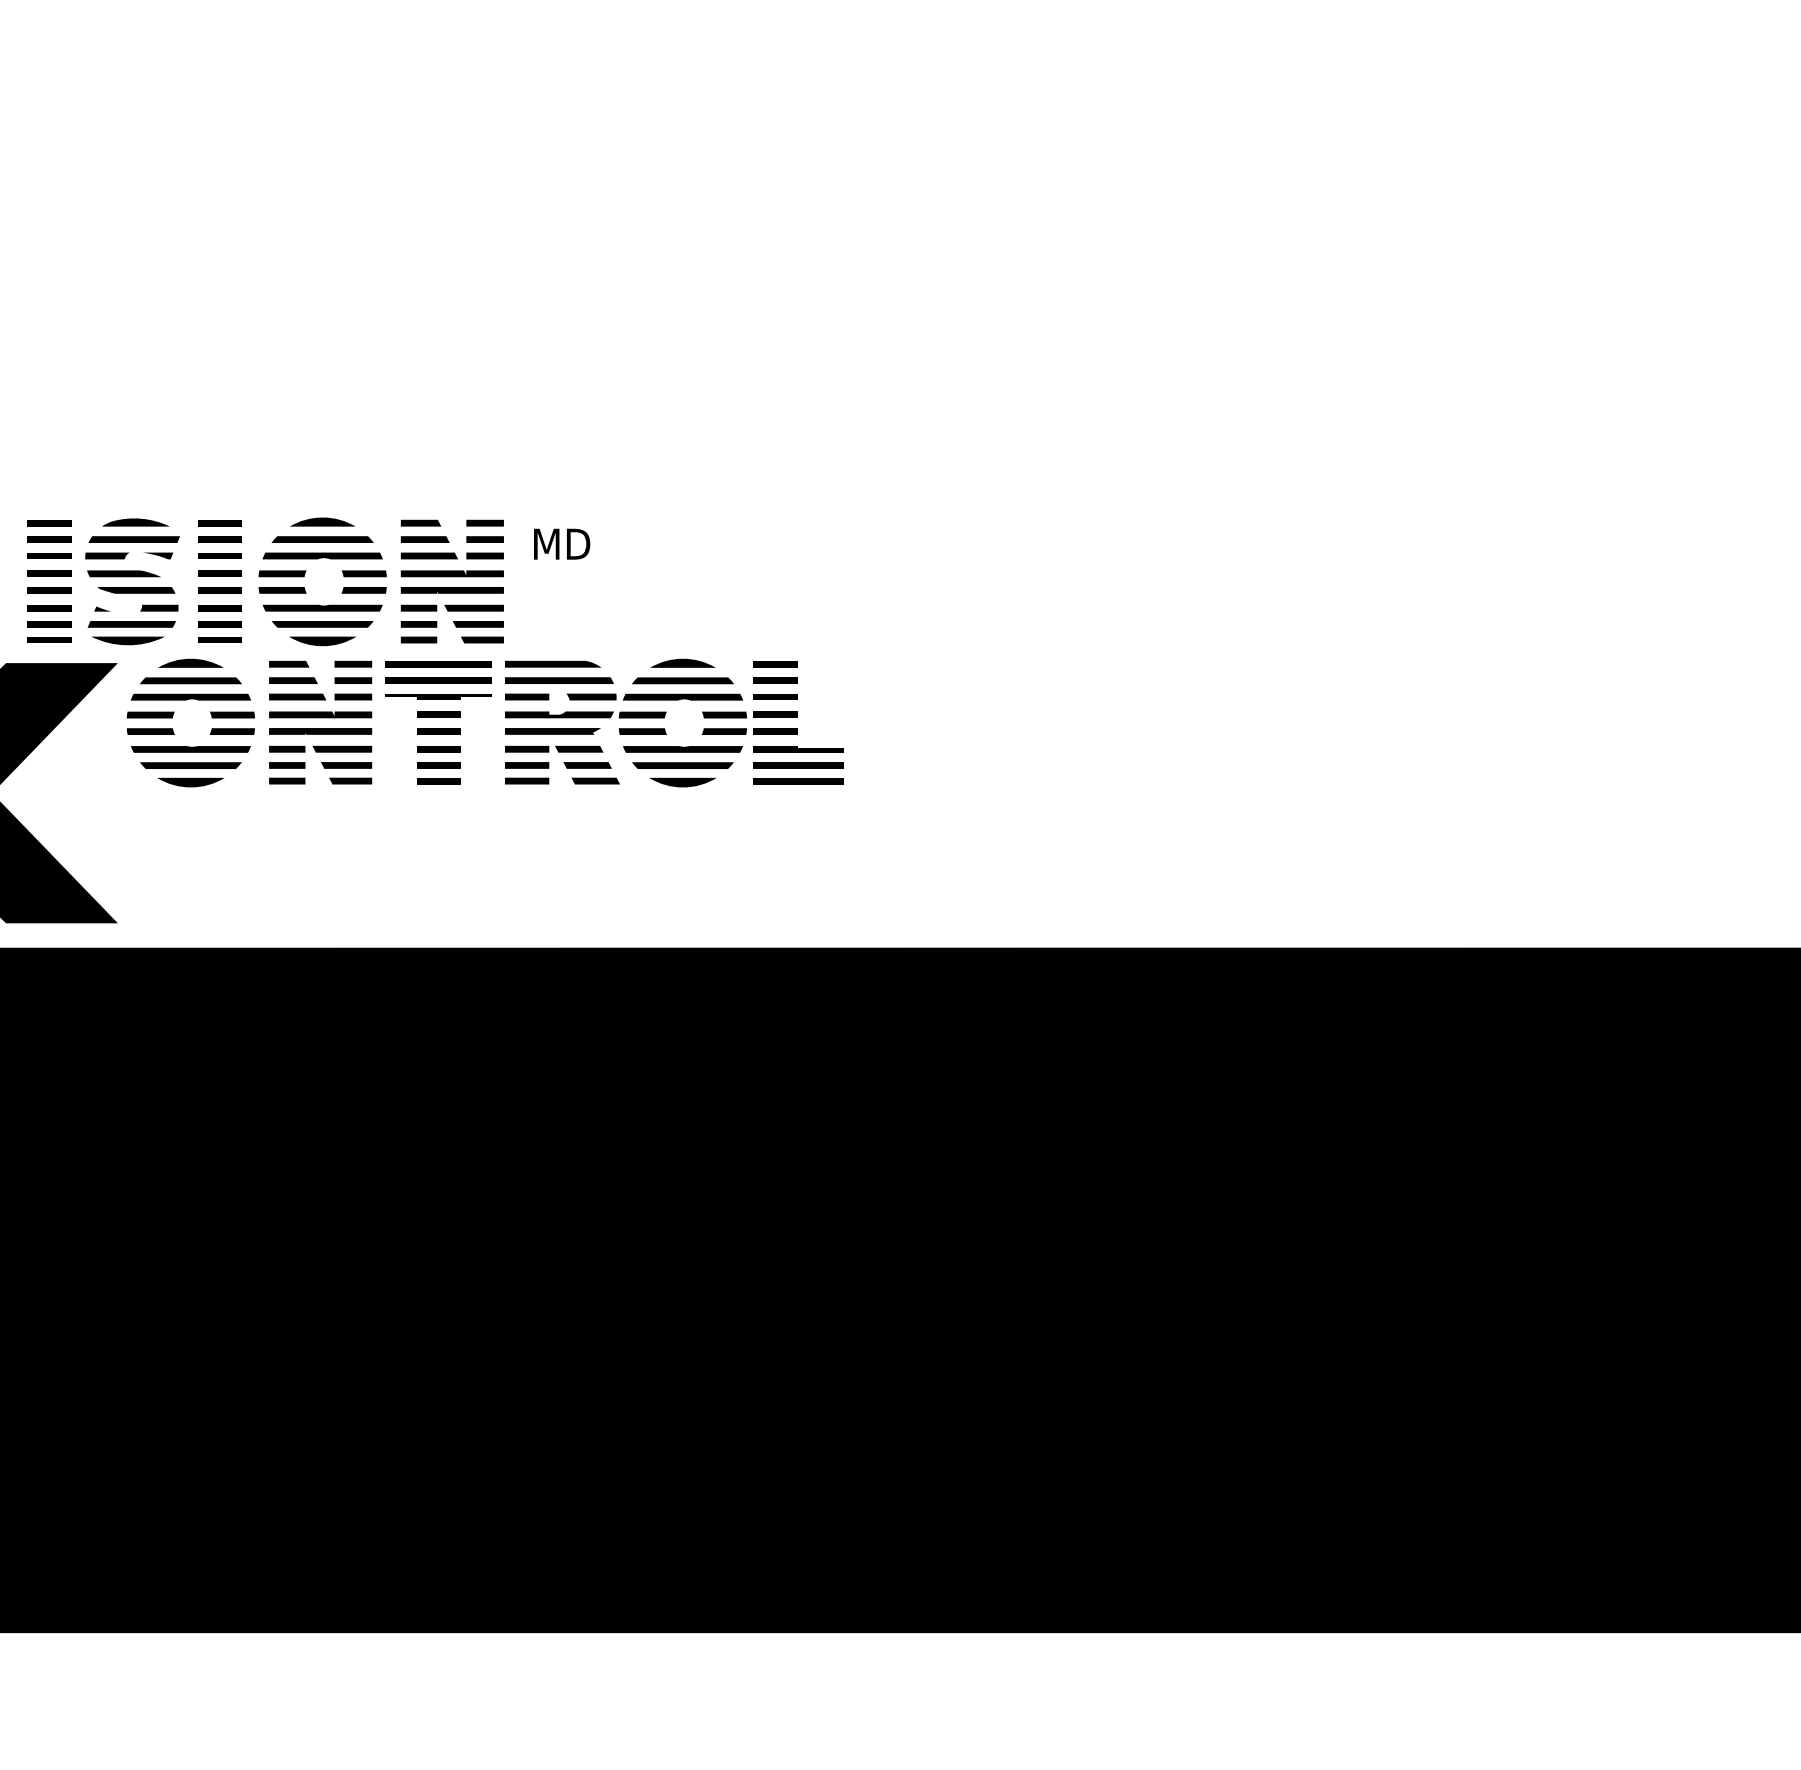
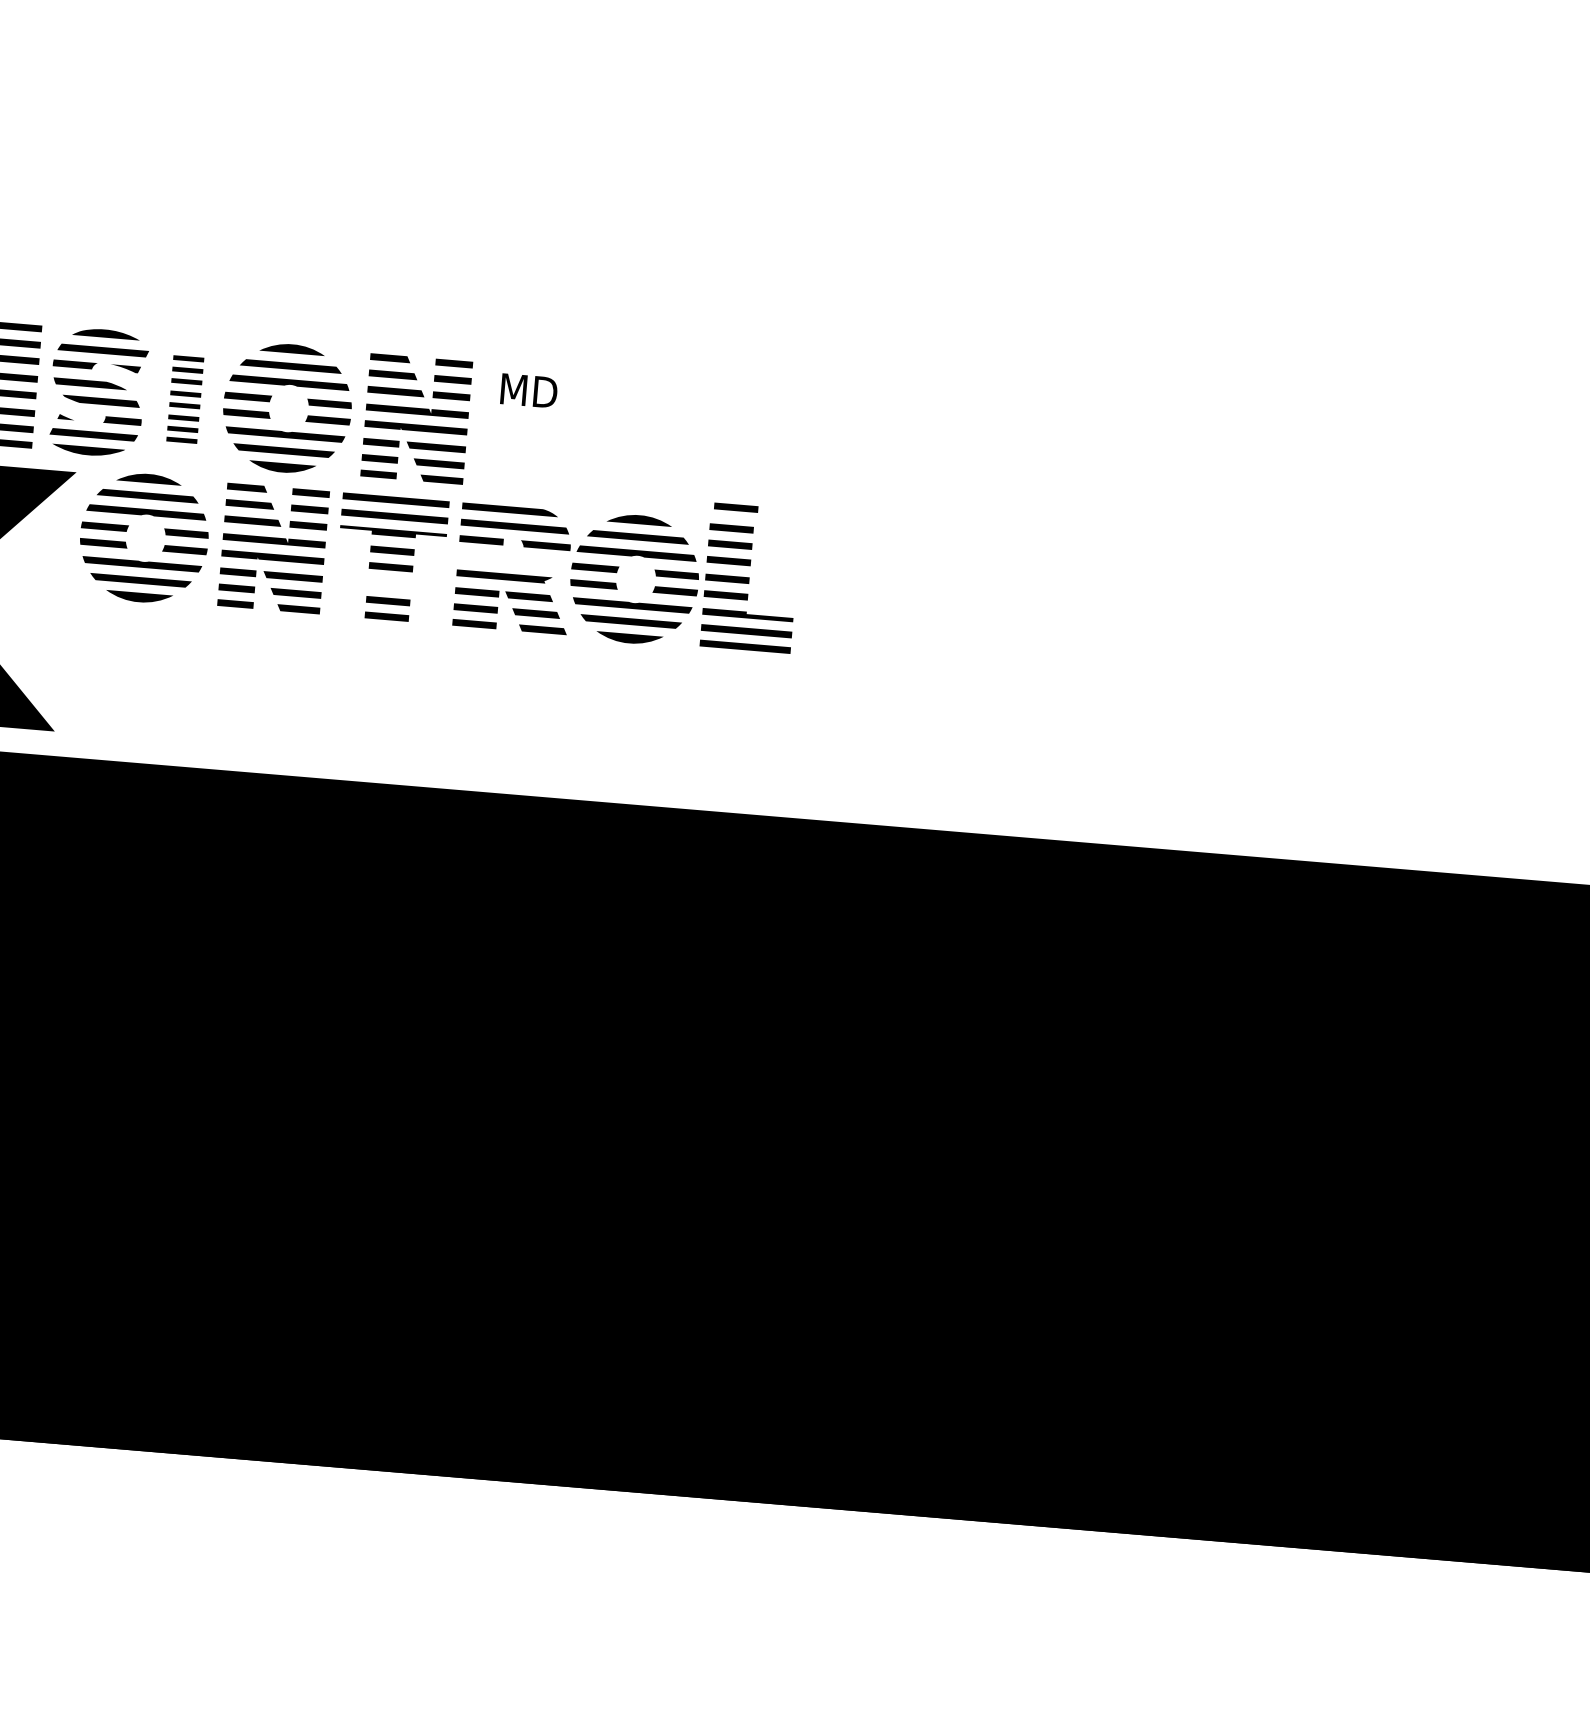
part: (219, 581) -> (184, 399), size x0.7
fill: (559, 714) -> (512, 560), removed
part: (438, 749) -> (735, 507), moved

